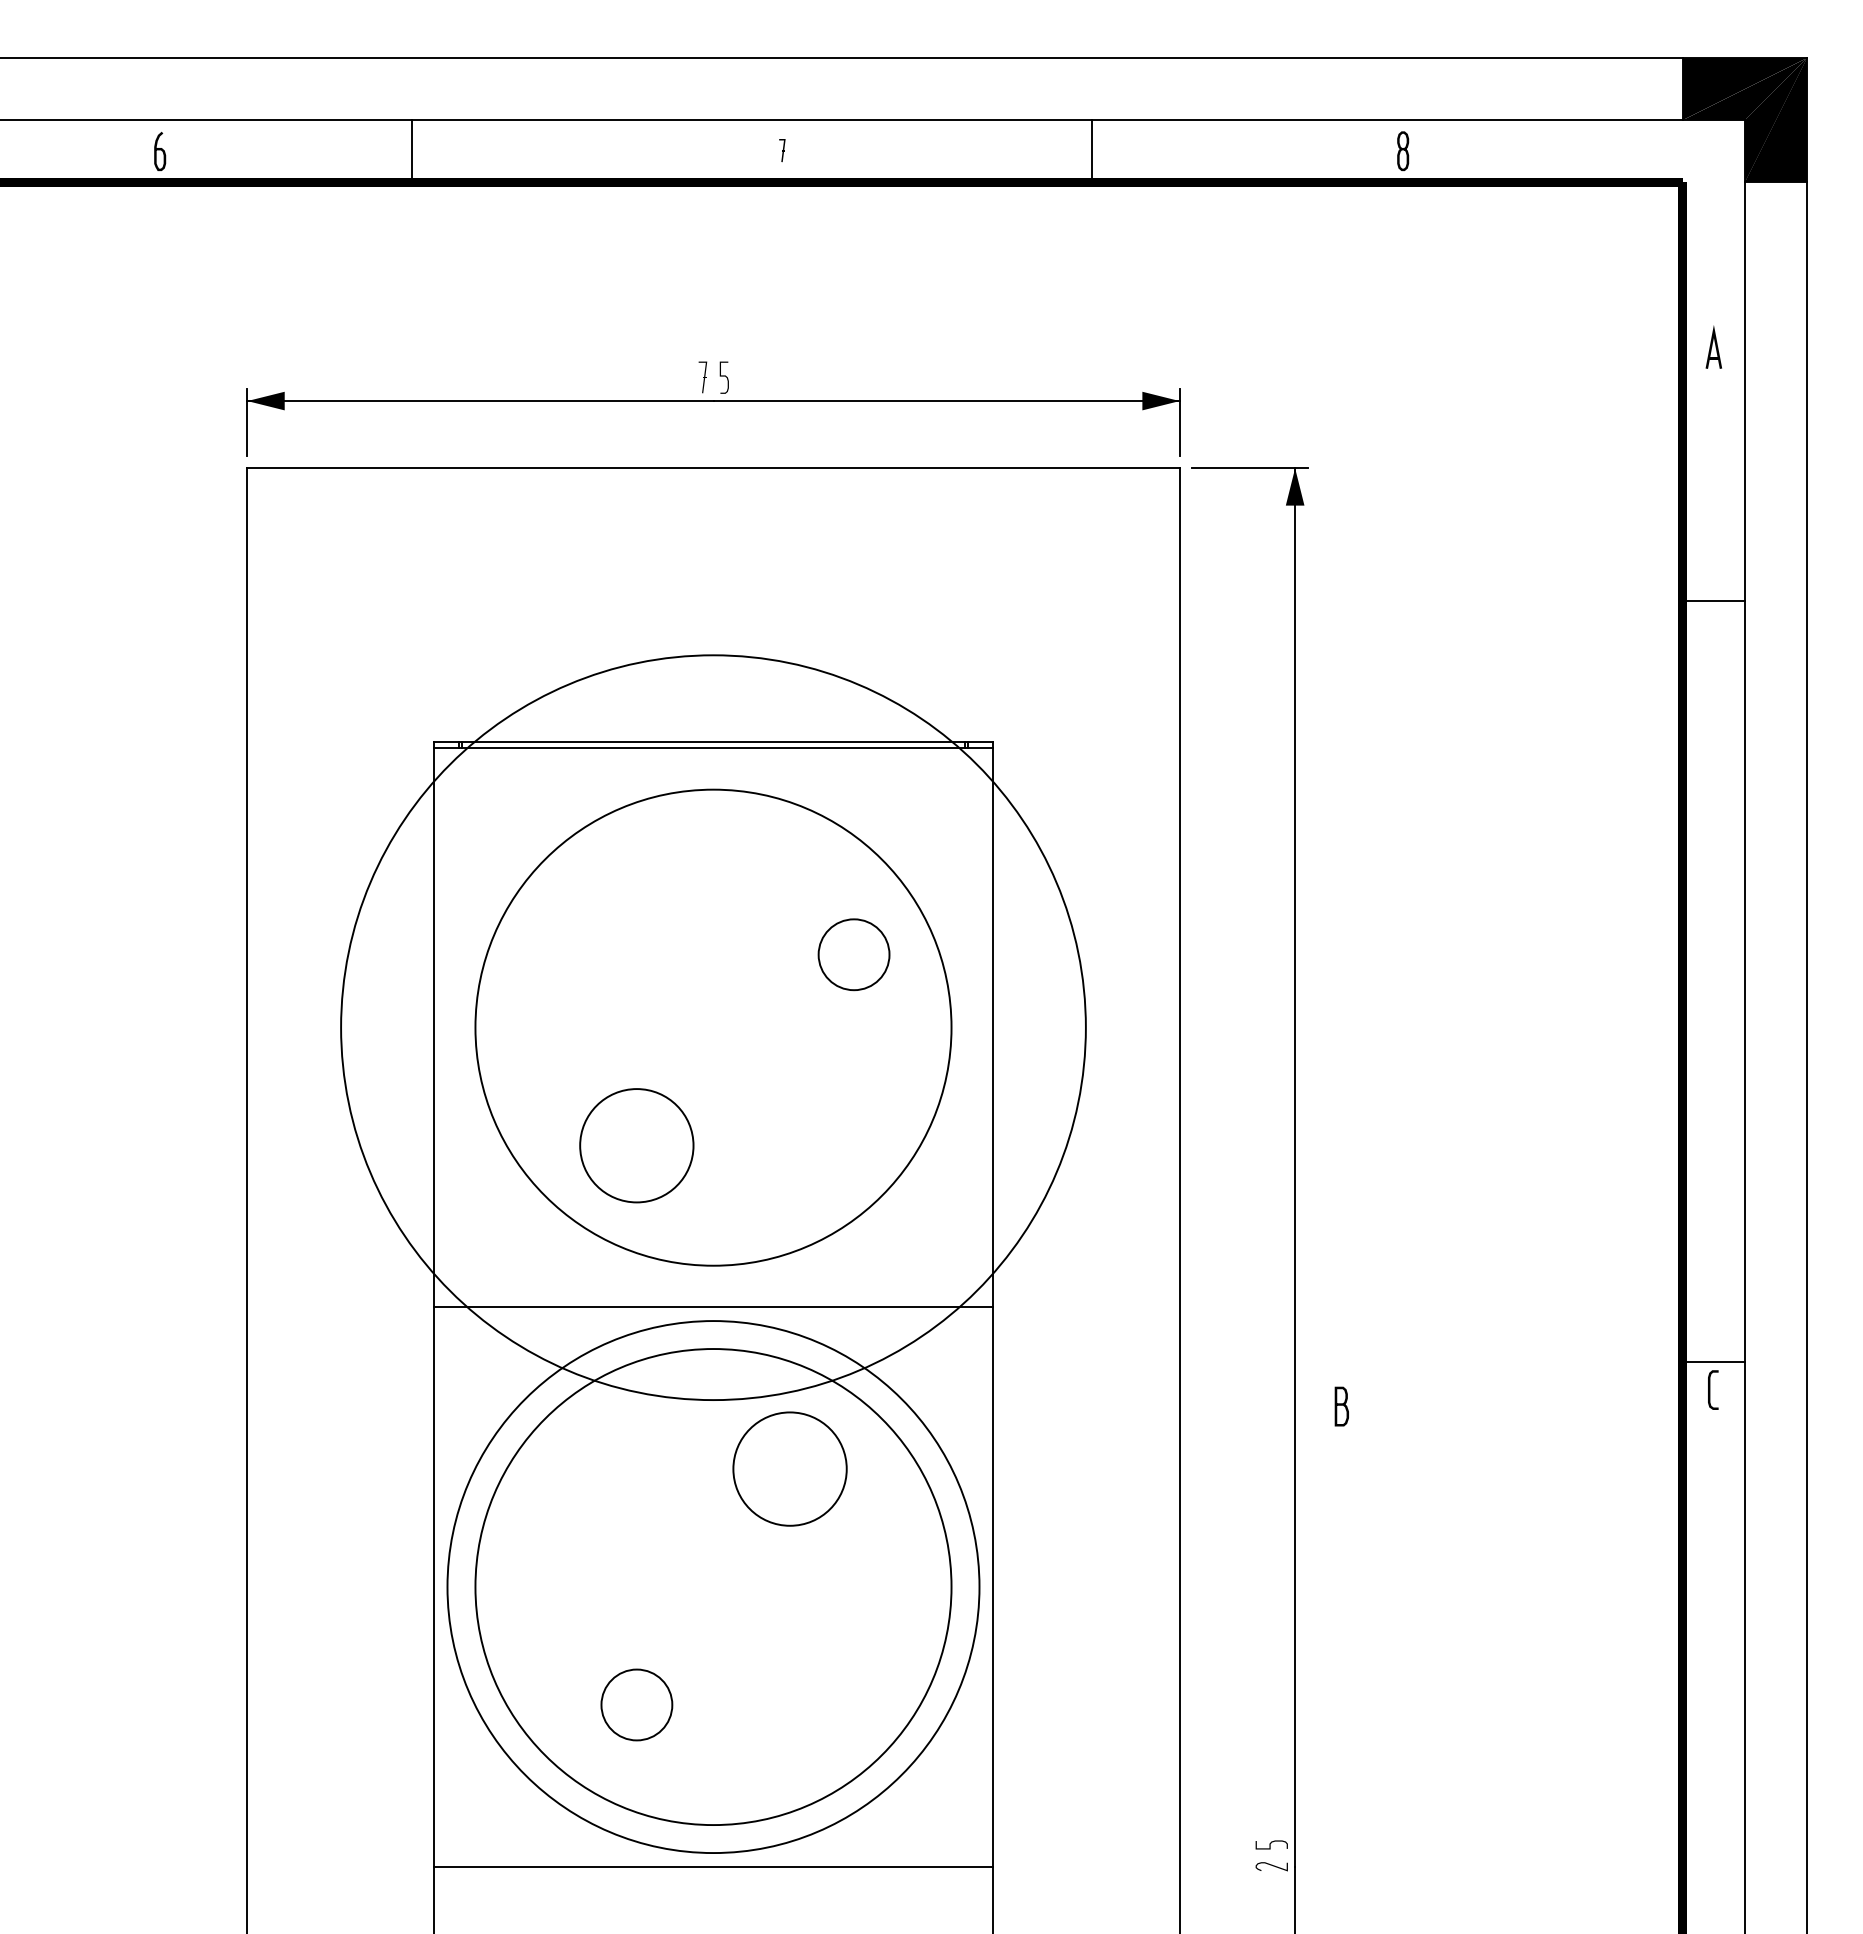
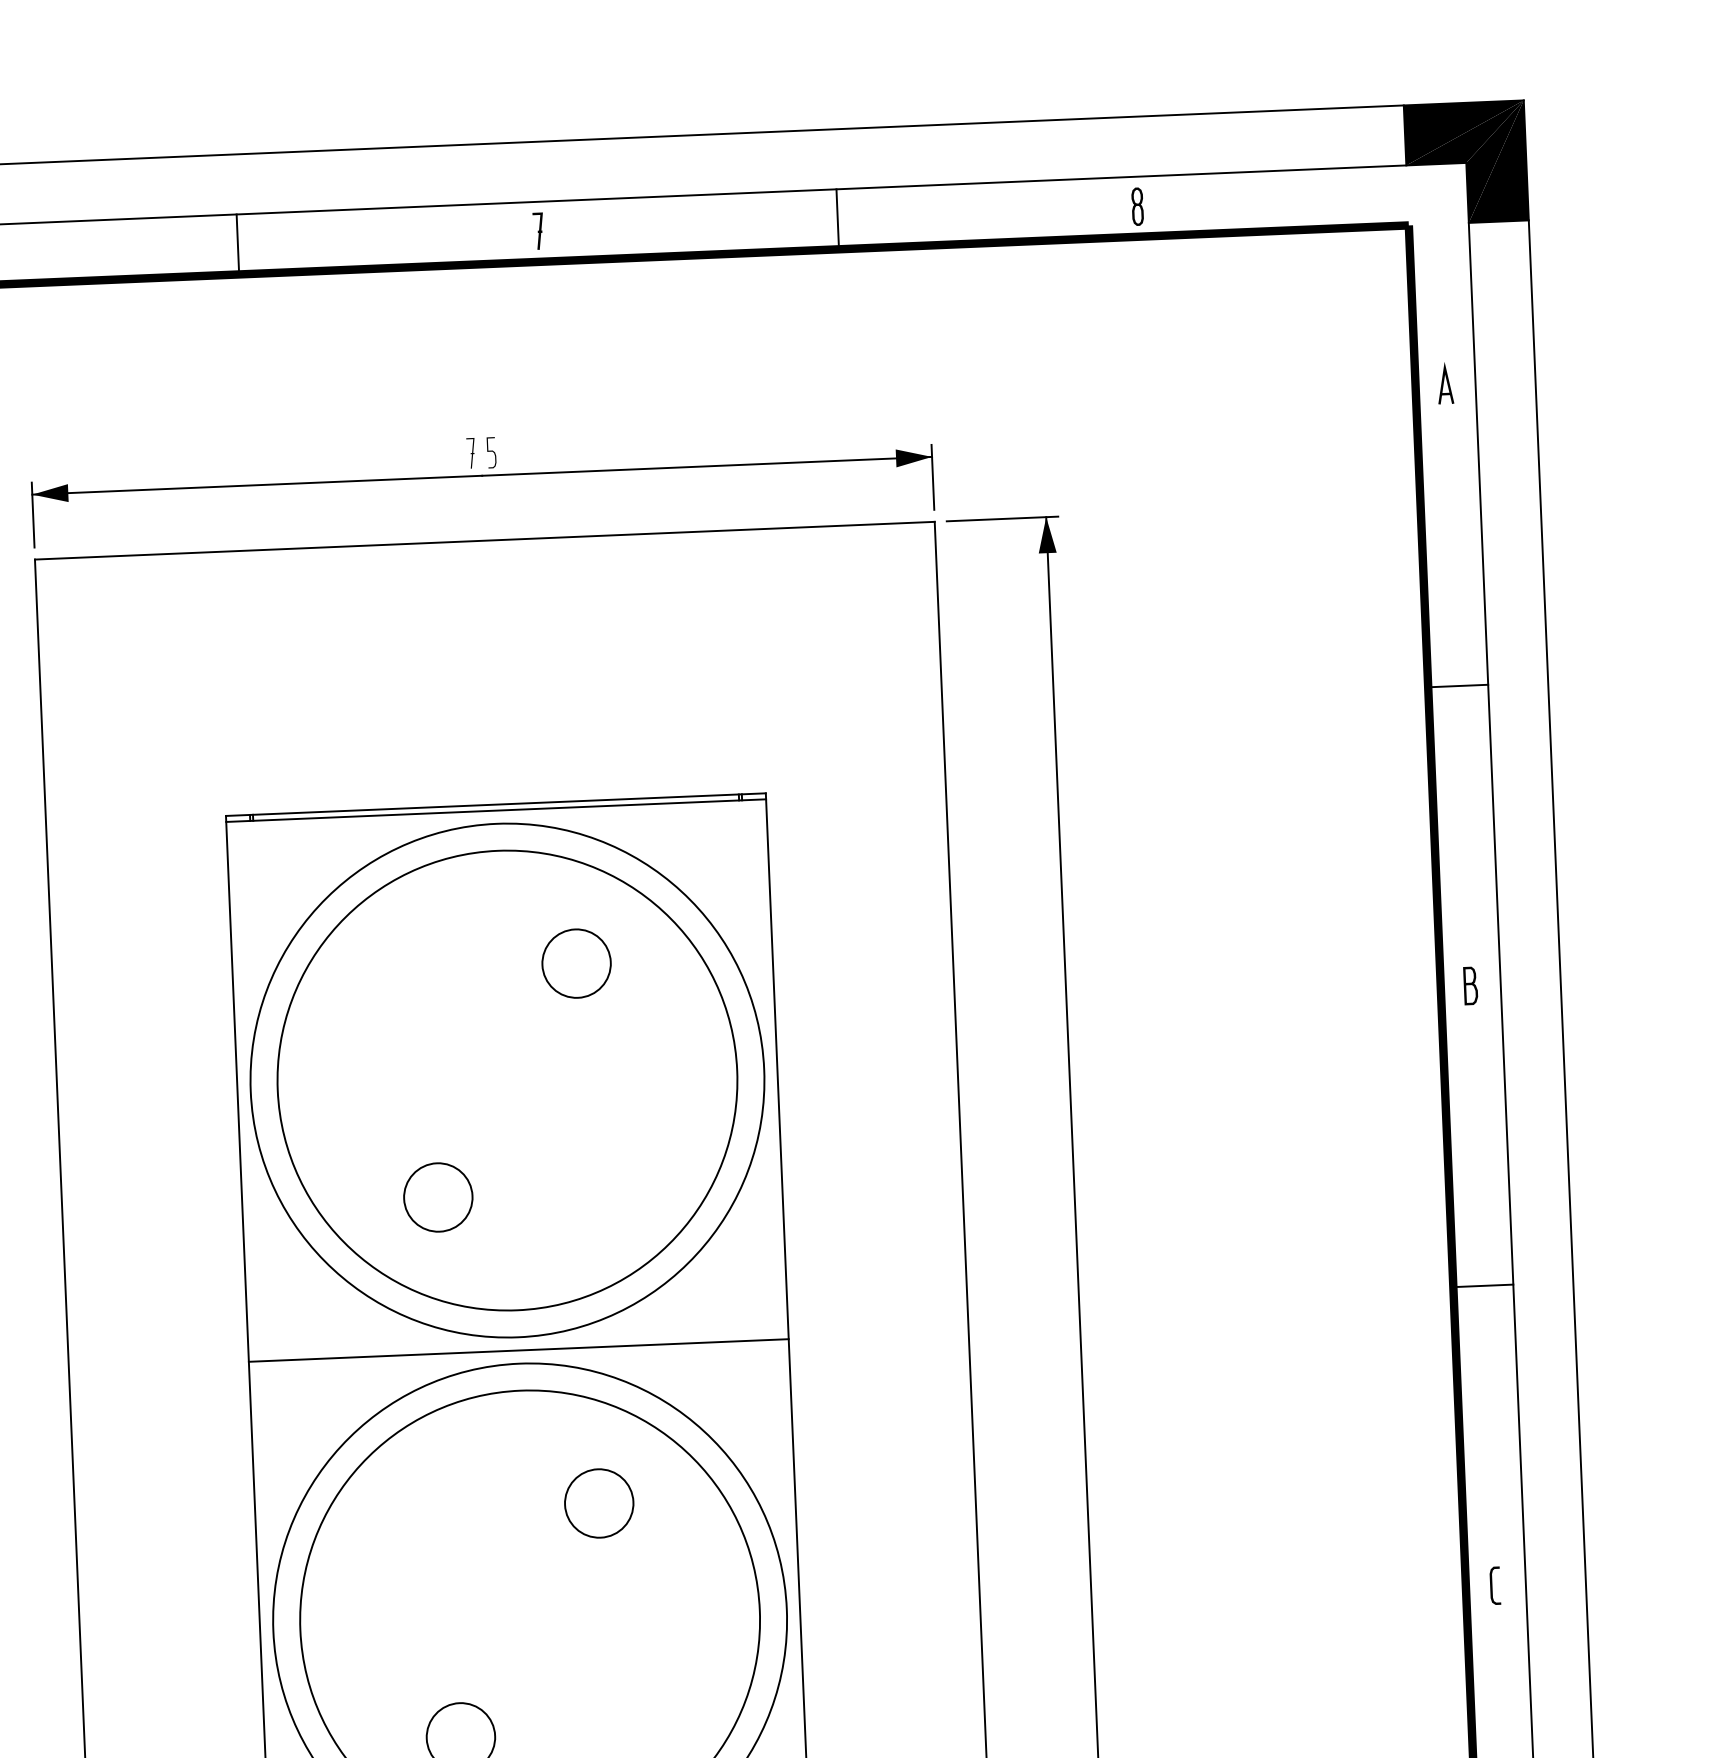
part: (782, 150) -> (538, 231), size x1.67
line: (411, 151) -> (237, 244), moved
line: (1713, 600) -> (1457, 685), moved
circle: (853, 954) -> (576, 963), moved
circle: (713, 1027) -> (507, 1080), size x0.71
circle: (636, 1145) -> (437, 1197), size x0.62
line: (1713, 1362) -> (1482, 1286), moved
curve: (1710, 1389) -> (1492, 1585), moved
curve: (1341, 1405) -> (1470, 984), moved
circle: (789, 1468) -> (598, 1502), size x0.62

